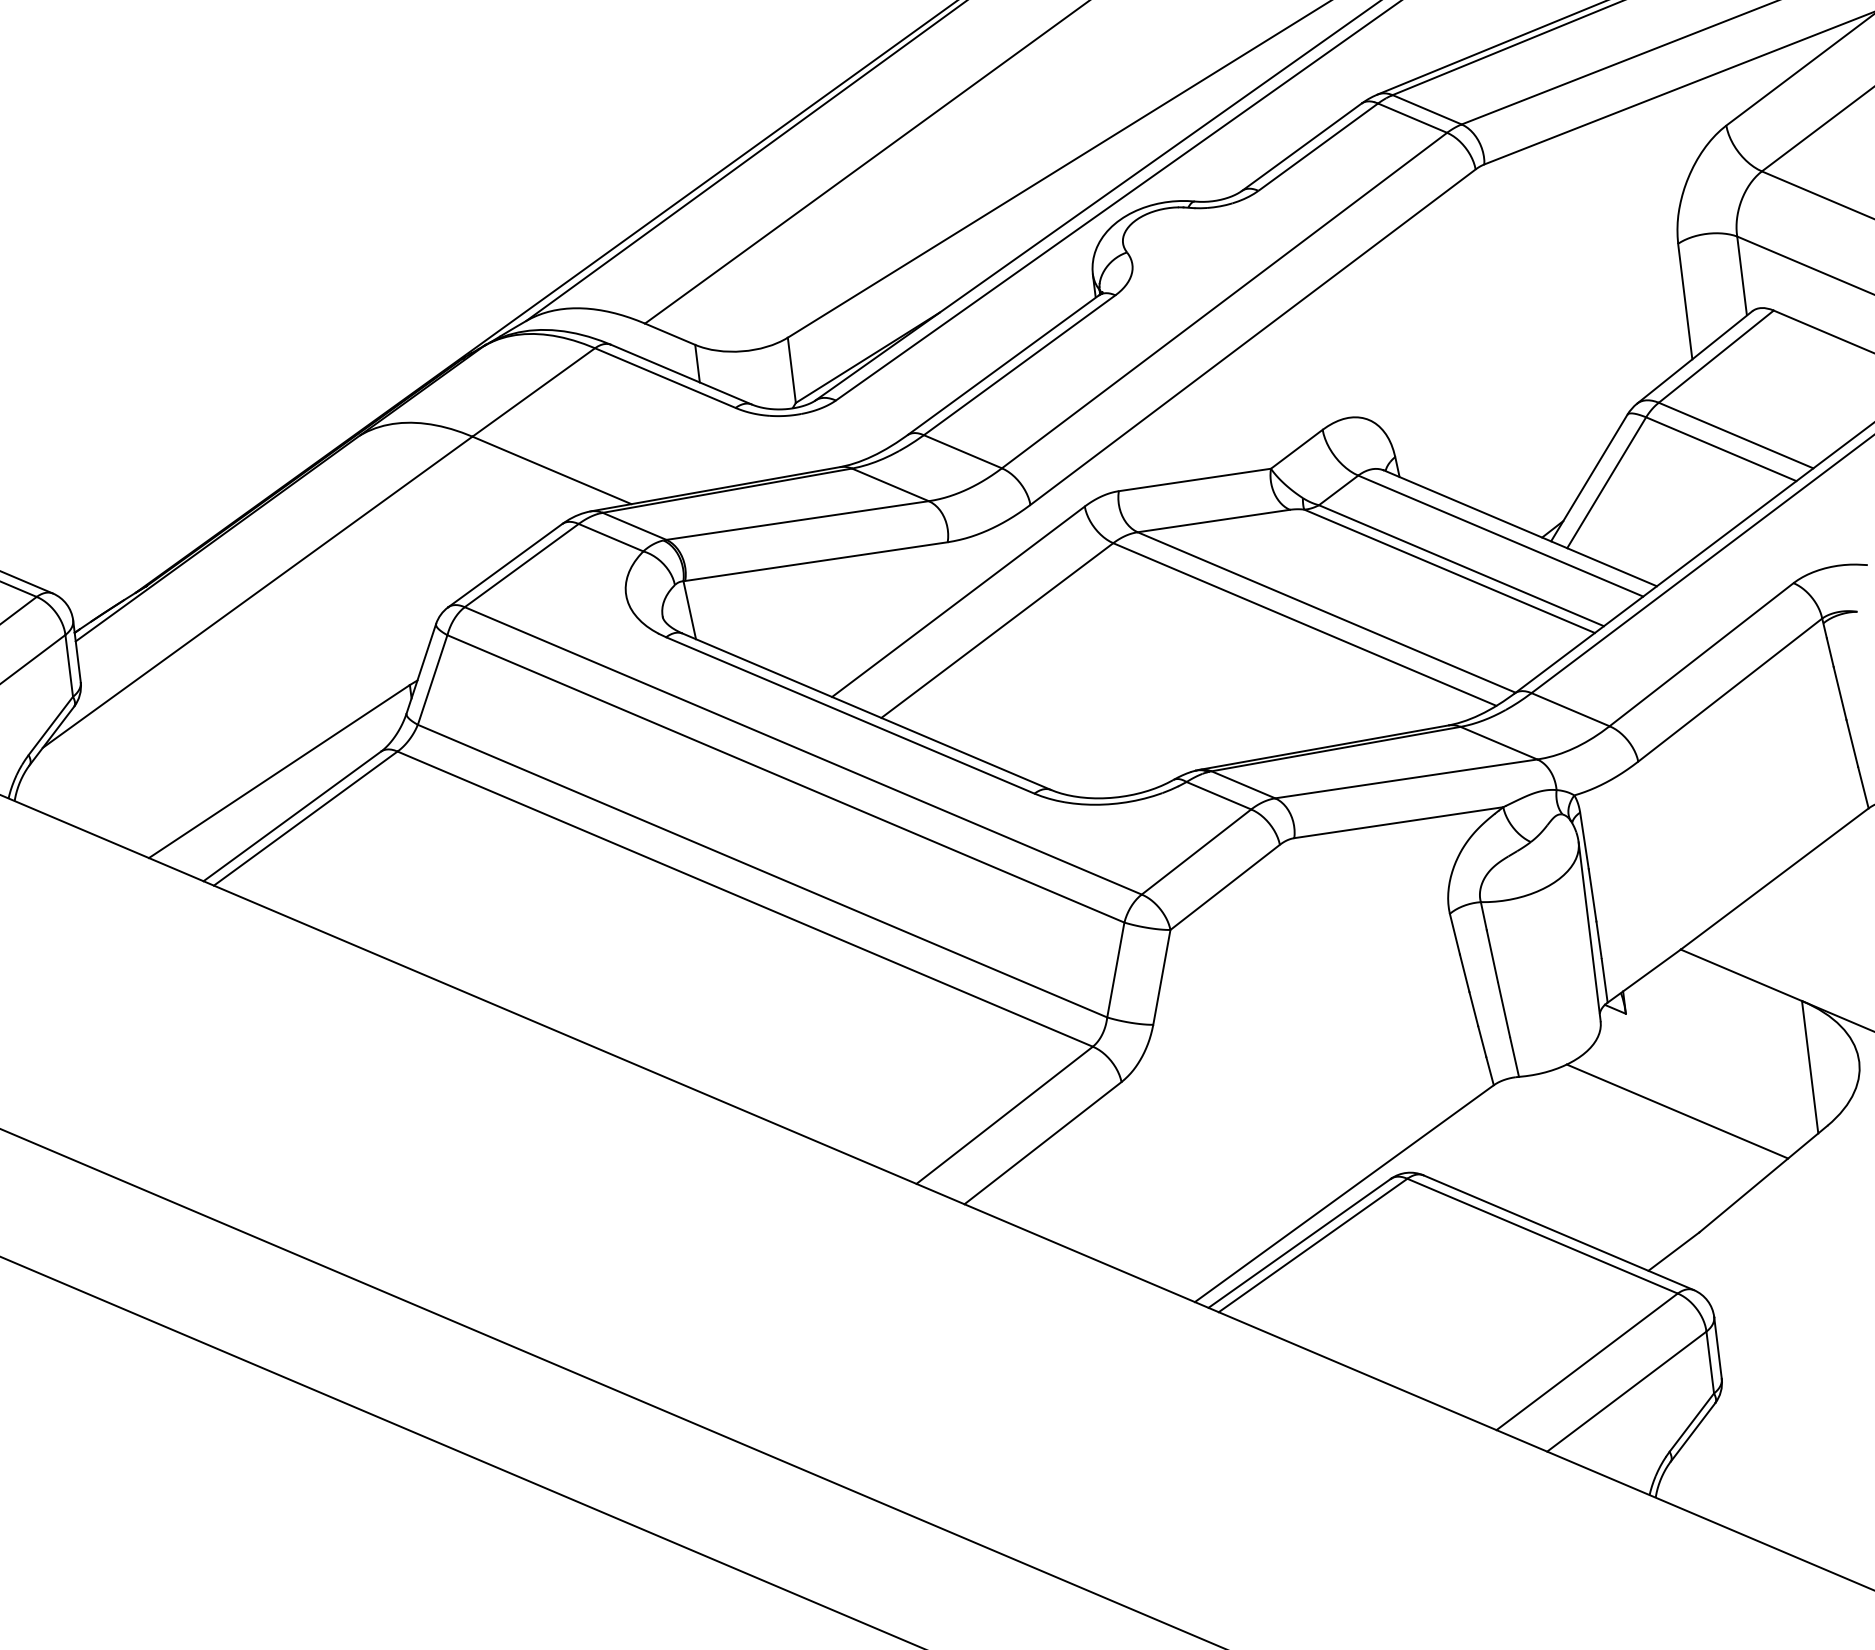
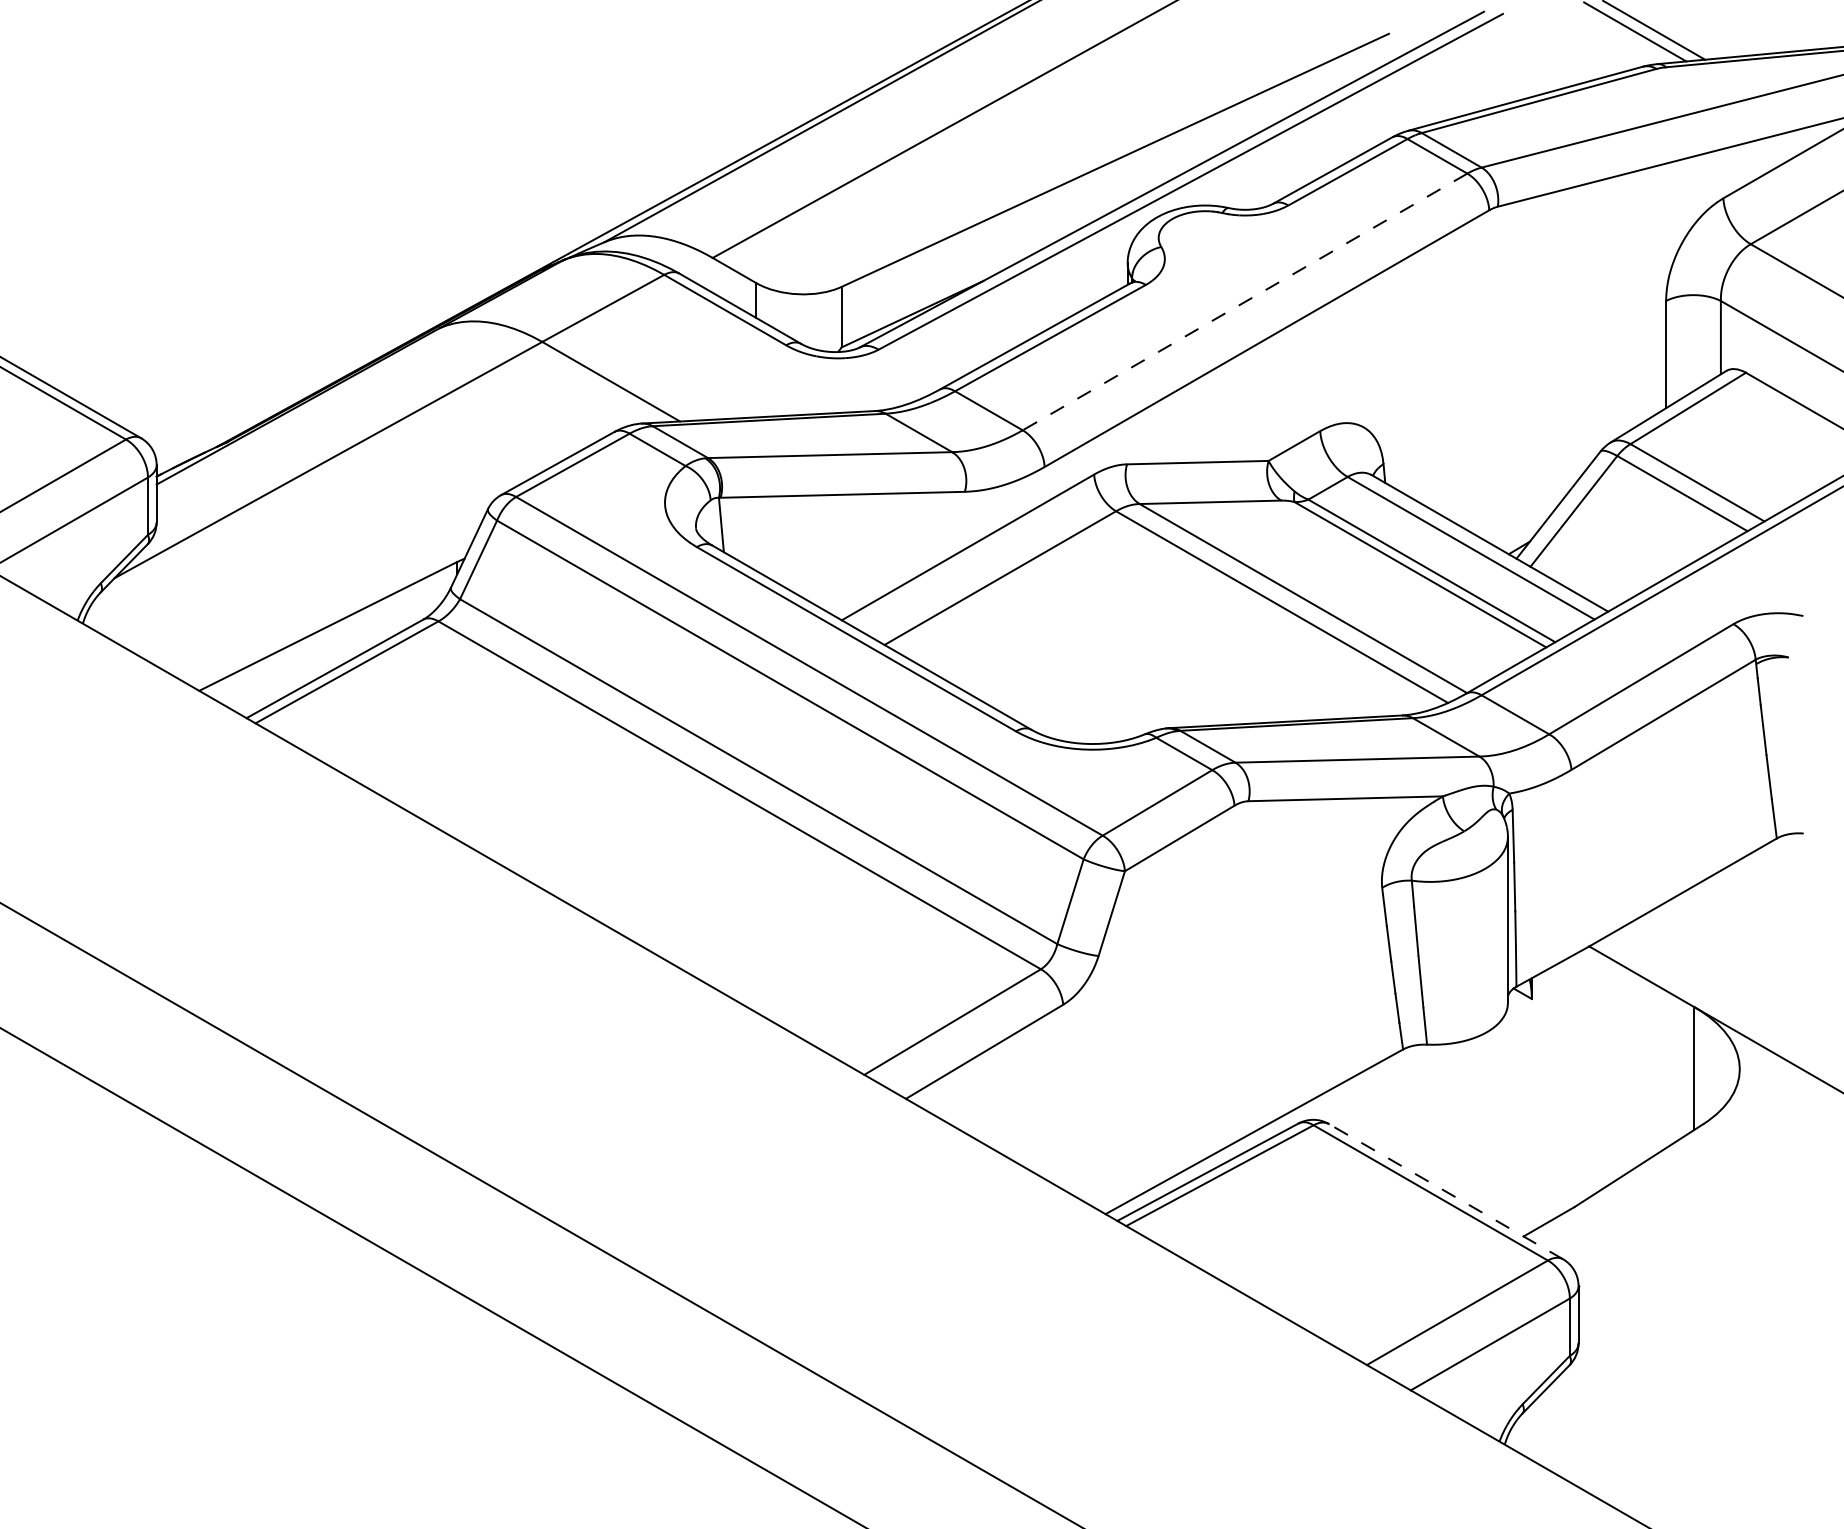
line: (1224, 300) -> (1245, 301), solid -> dashed
line: (1676, 1110) -> (1567, 1093), removed
line: (1558, 1232) -> (1445, 1191), solid -> dashed

